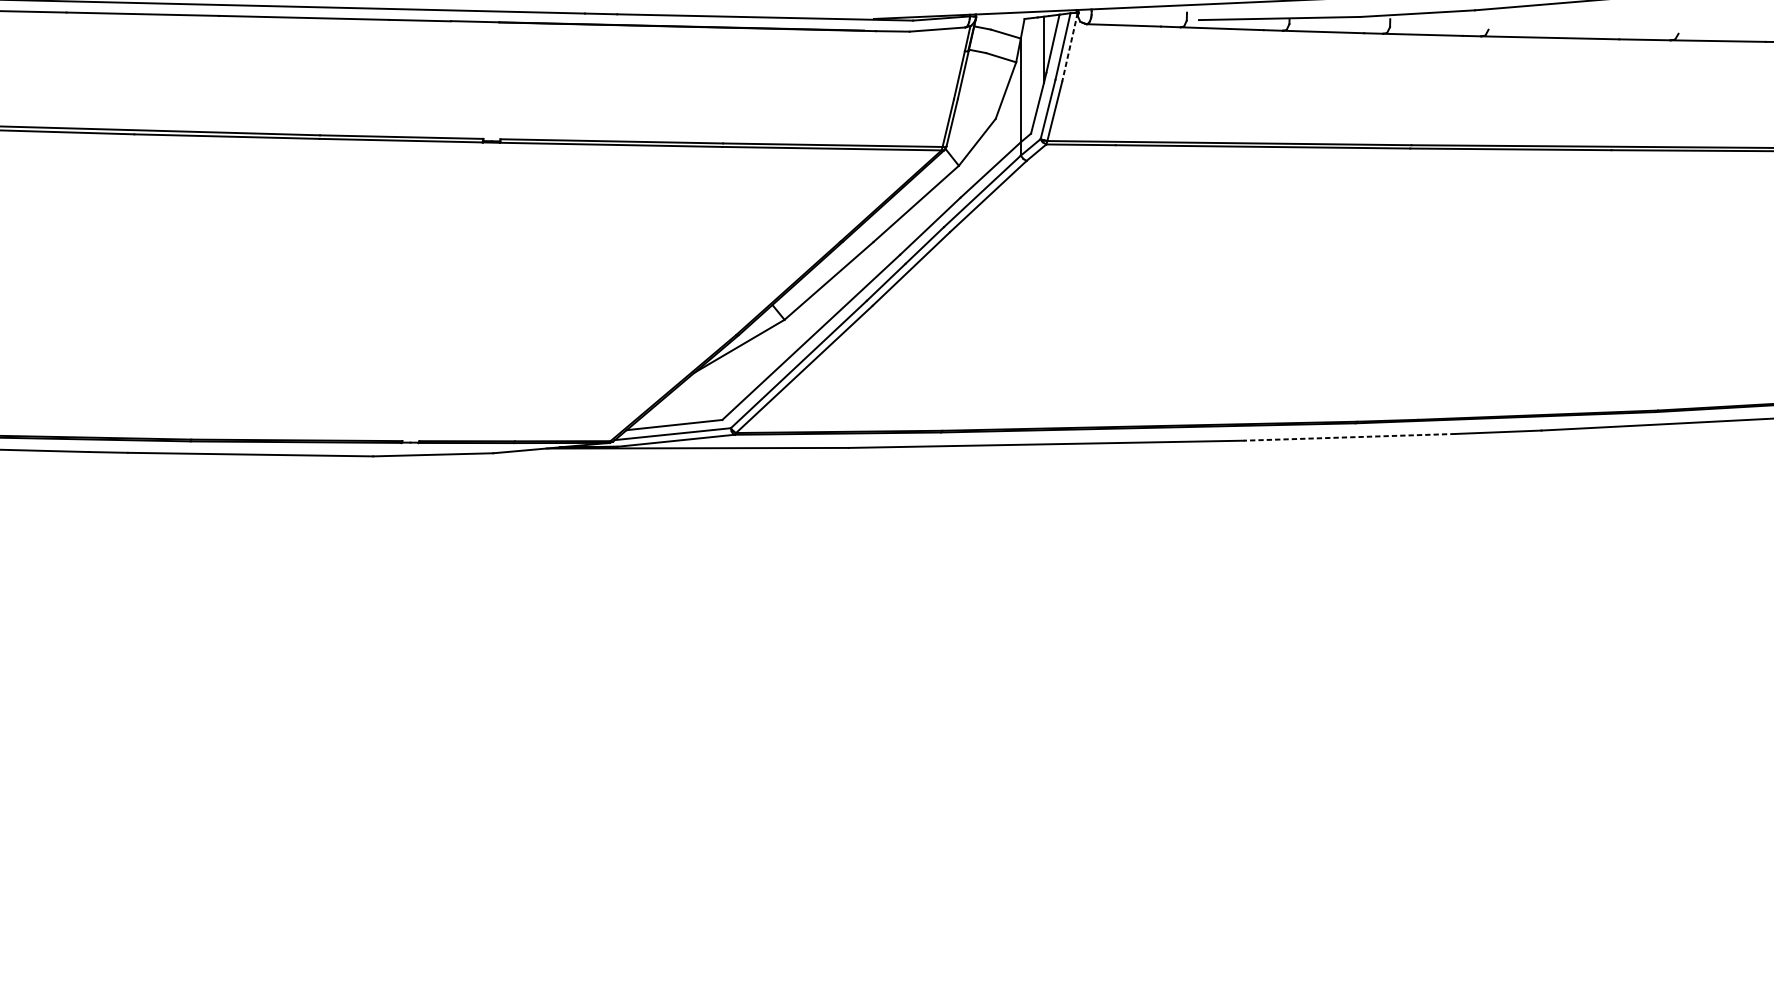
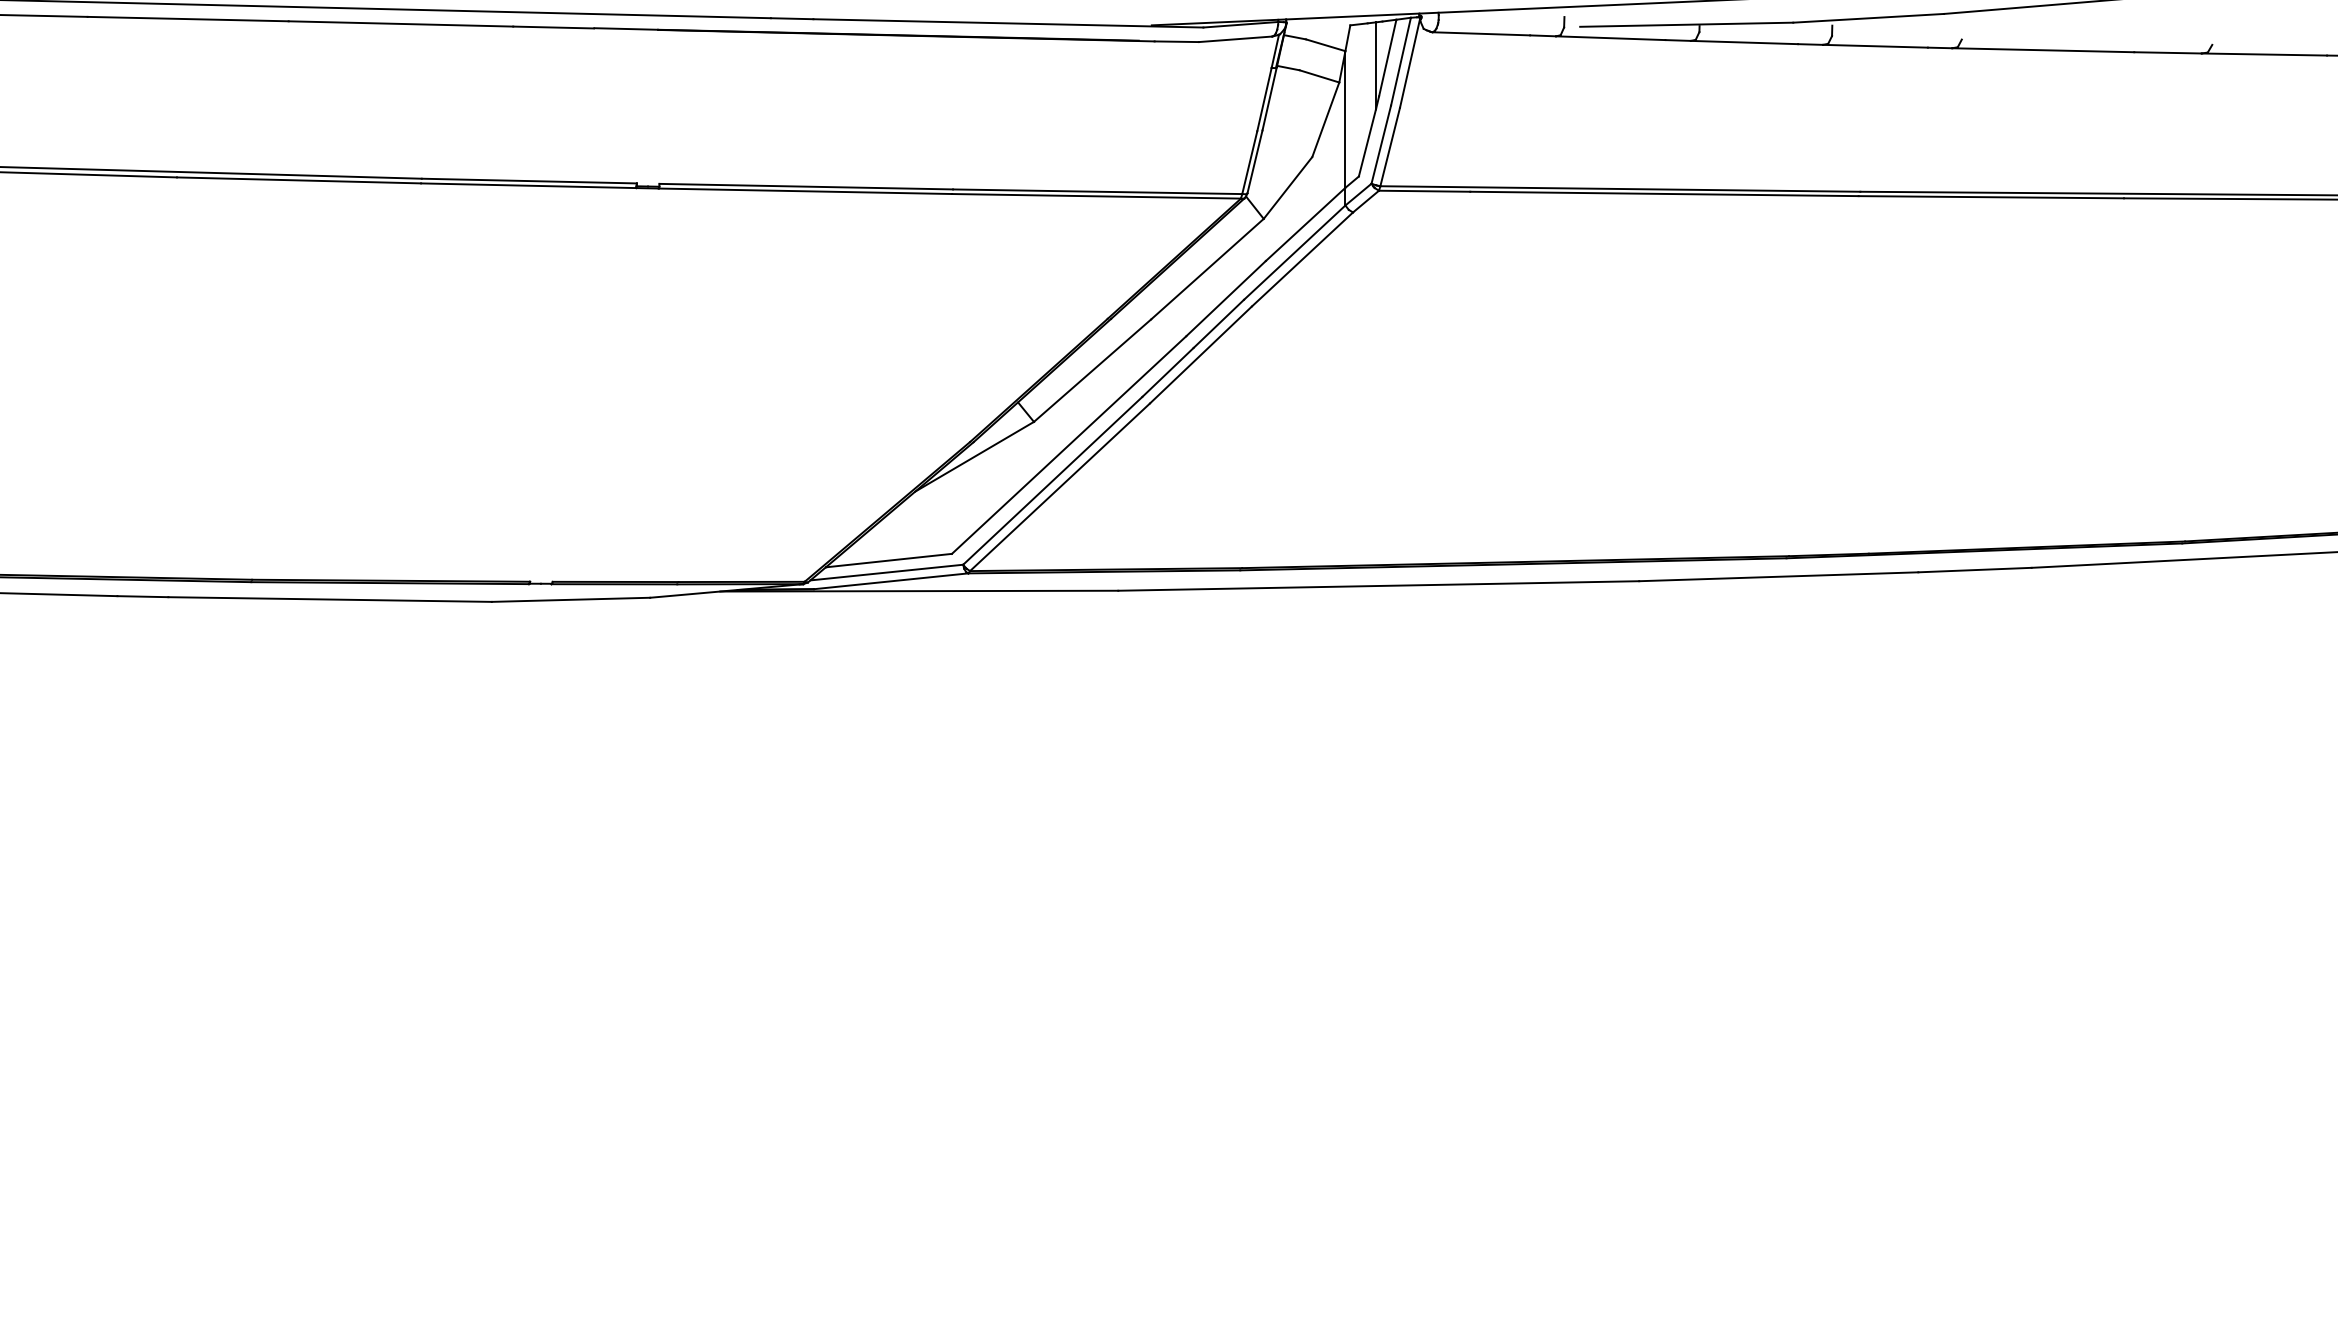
line: (1070, 47) -> (1410, 63), dashed -> solid
line: (1349, 437) -> (1778, 576), dashed -> solid

